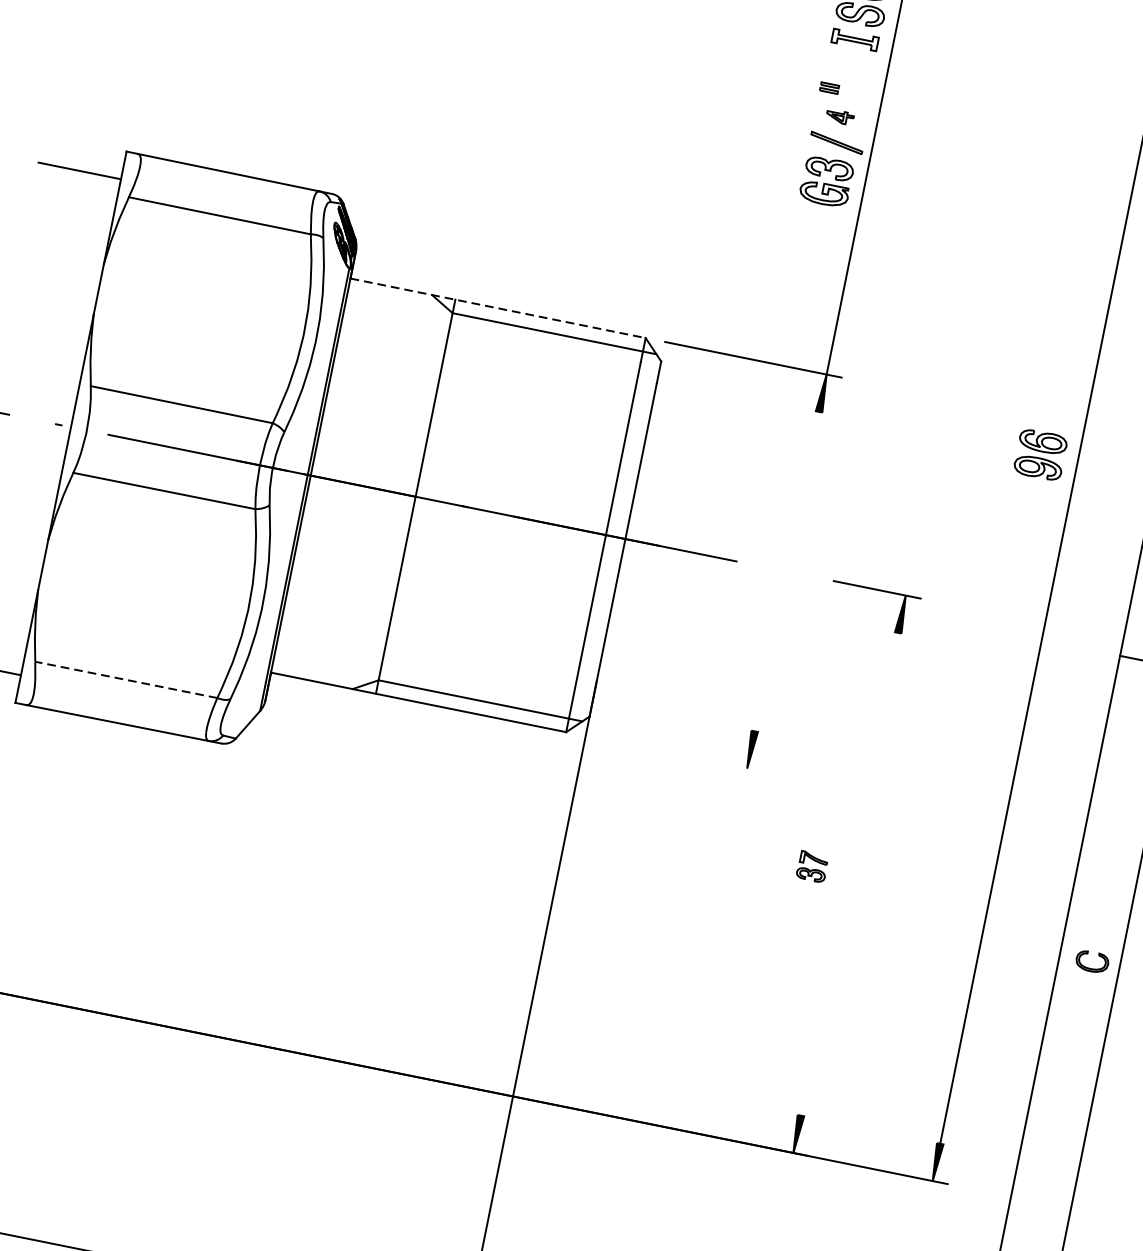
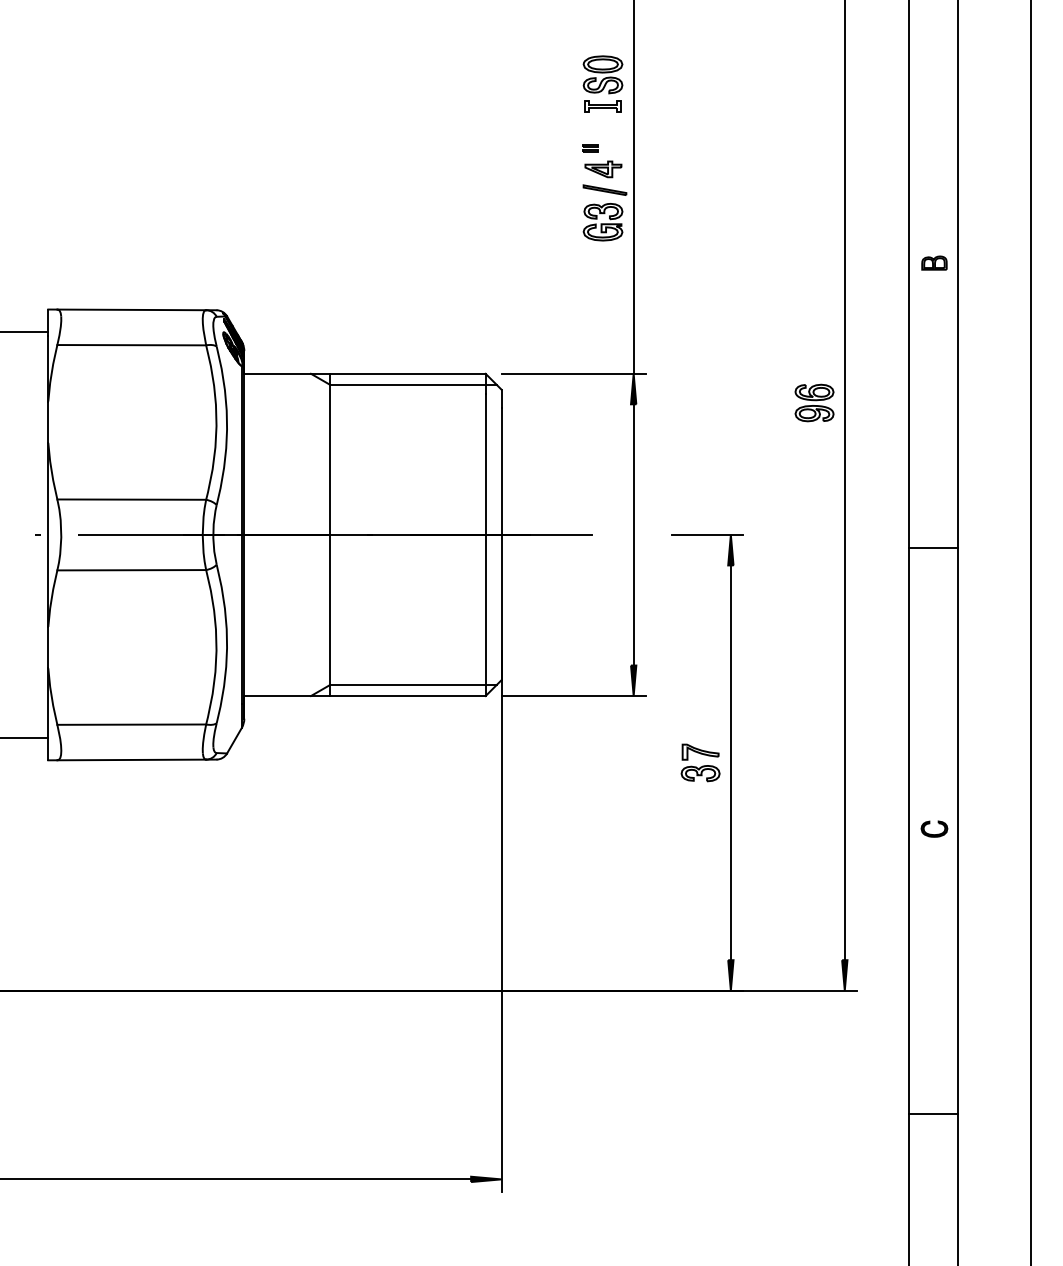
part: (840, 117) -> (603, 169), size x1.67
line: (498, 308) -> (365, 373), dashed -> solid
line: (786, 571) -> (633, 534), added
line: (126, 679) -> (131, 724), dashed -> solid
line: (673, 754) -> (573, 696), added
part: (812, 866) -> (700, 762), size x1.67
line: (849, 873) -> (730, 762), added
part: (1092, 961) -> (934, 828), moved

